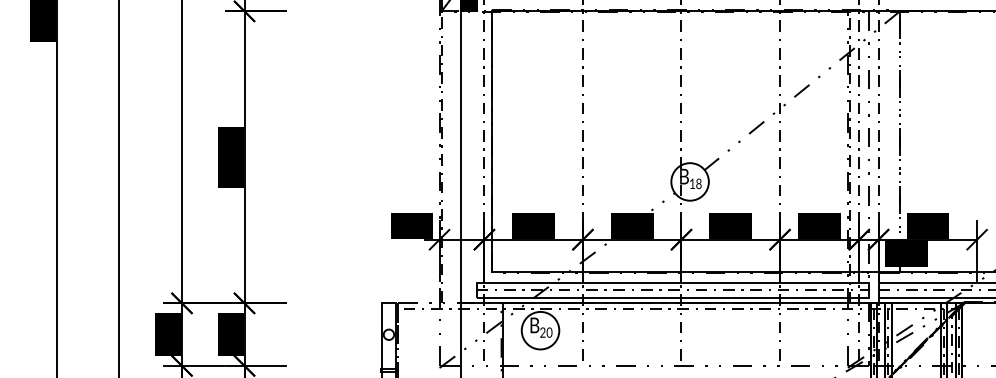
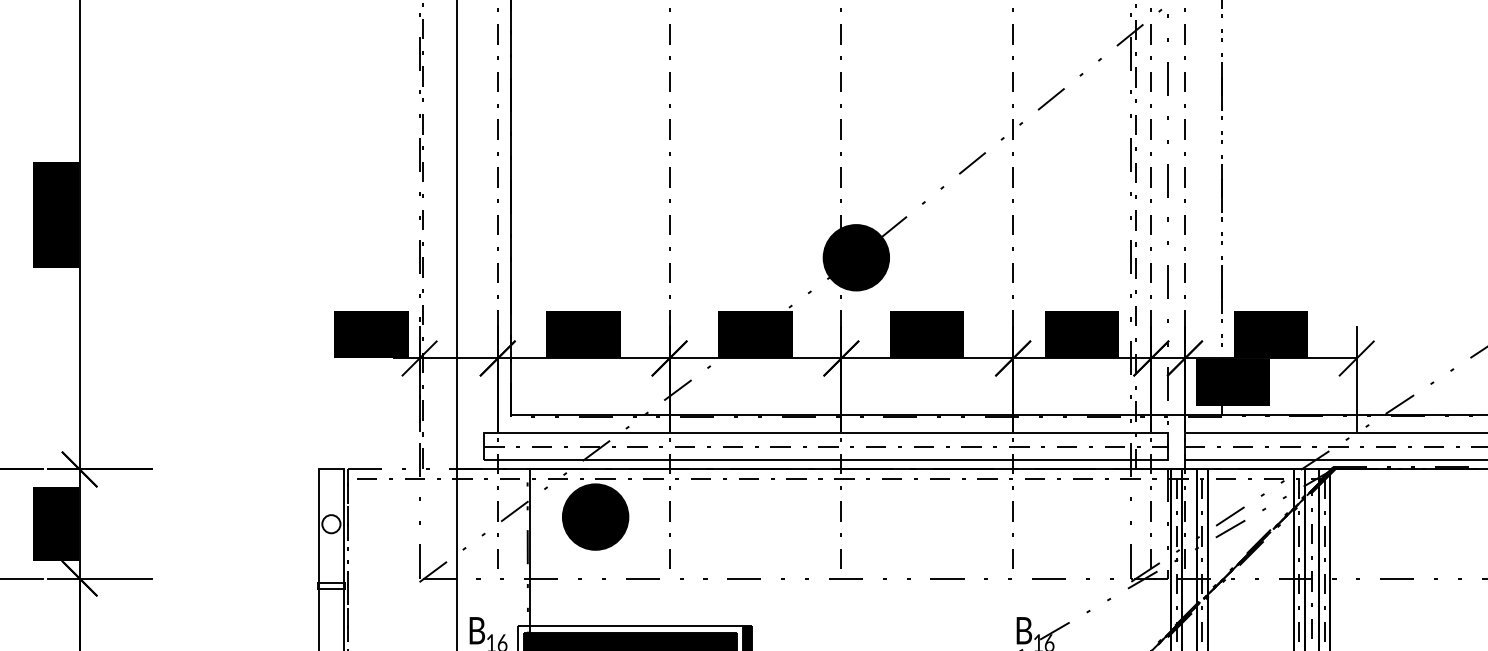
fill: (689, 181) -> (855, 257), added
fill: (540, 330) -> (595, 516), added

